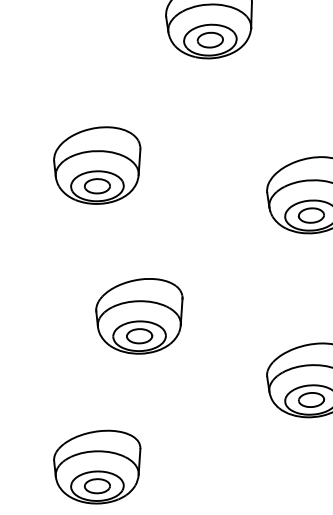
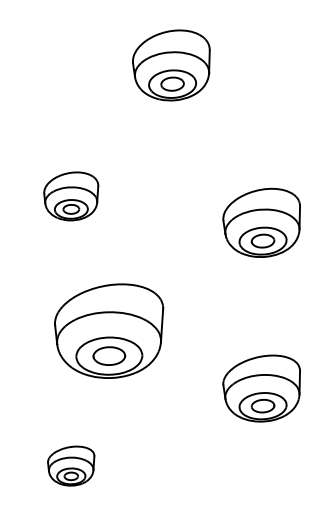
part: (96, 165) -> (70, 196), size x0.7
part: (138, 316) -> (108, 331), size x1.4
part: (96, 466) -> (70, 465), size x0.6

